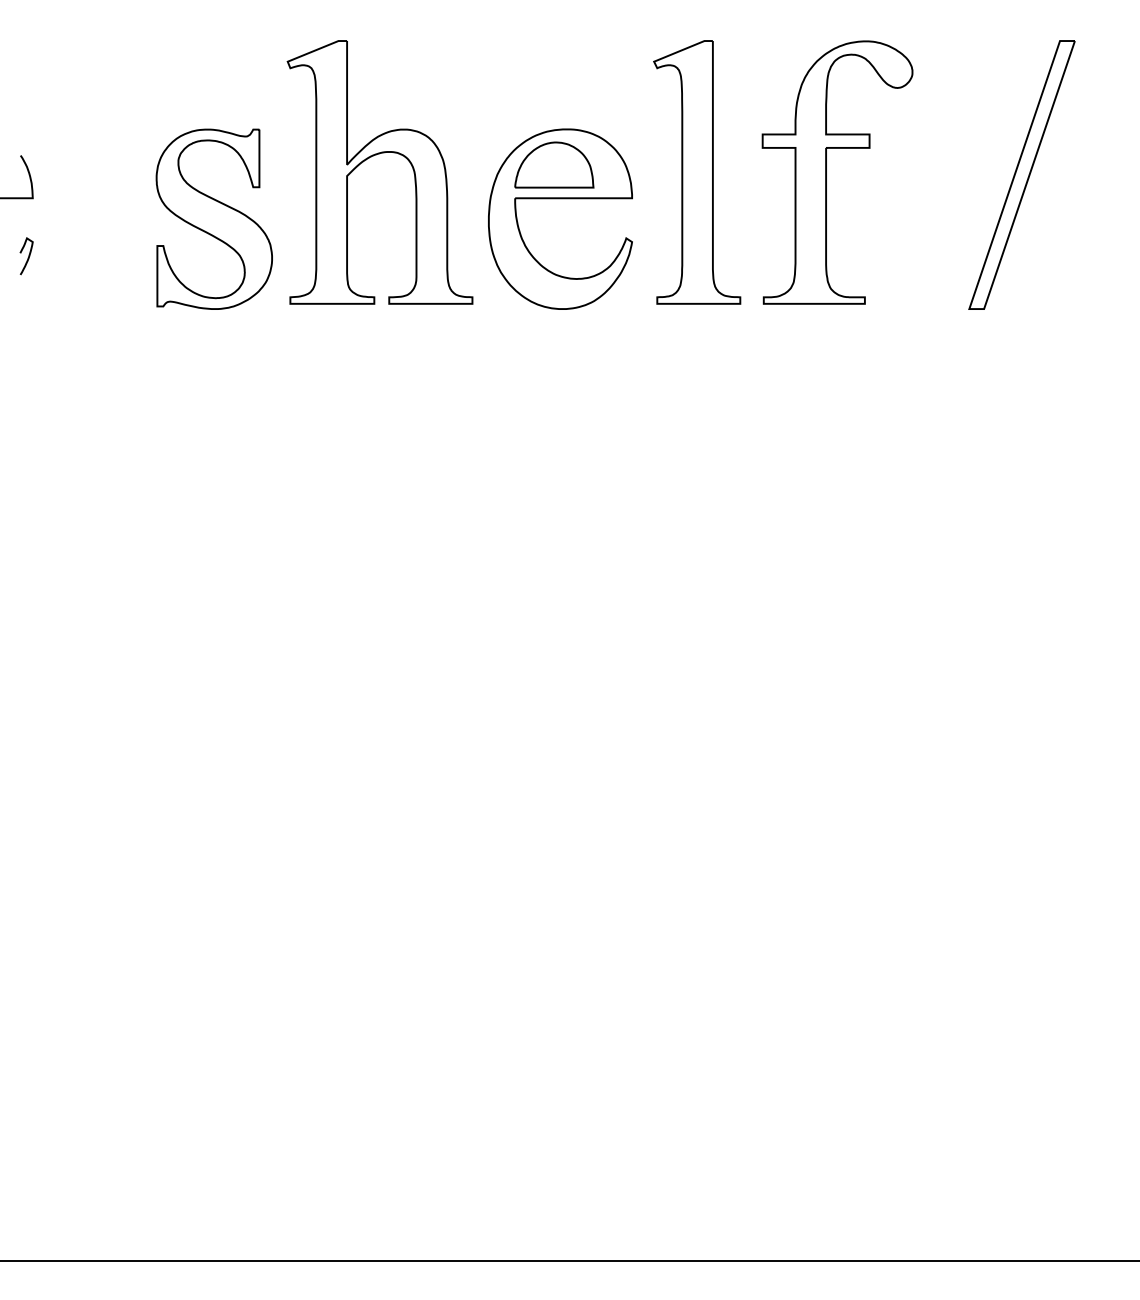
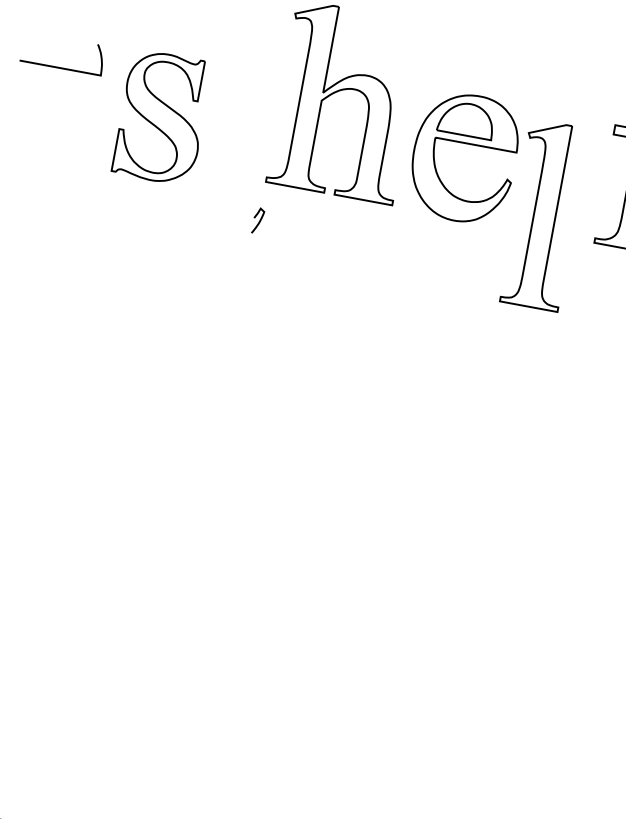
part: (697, 172) -> (544, 215), moved
part: (213, 218) -> (161, 117), moved
curve: (27, 257) -> (258, 221), moved

